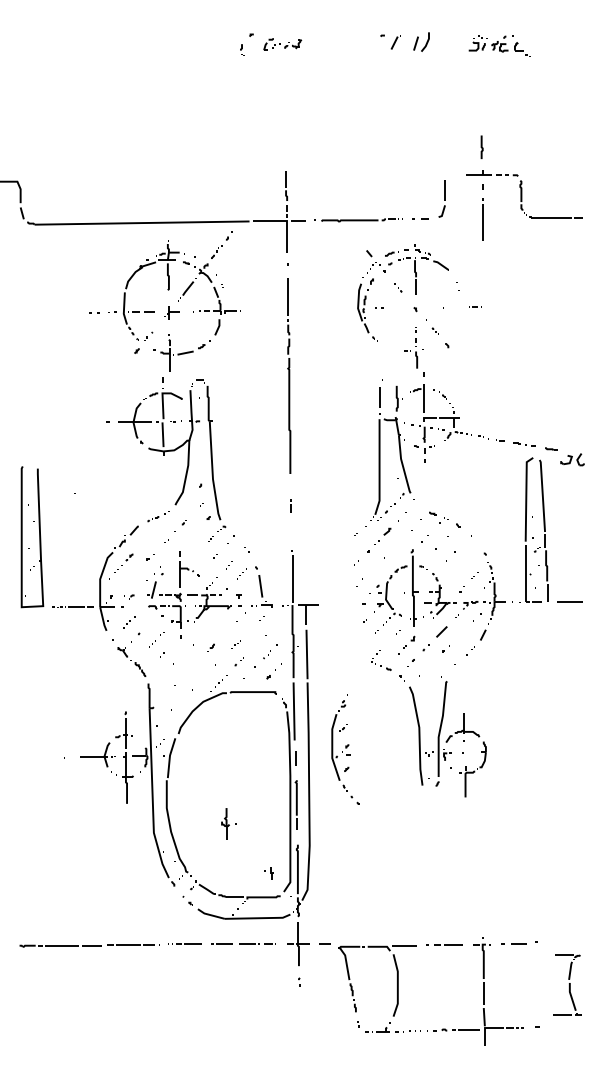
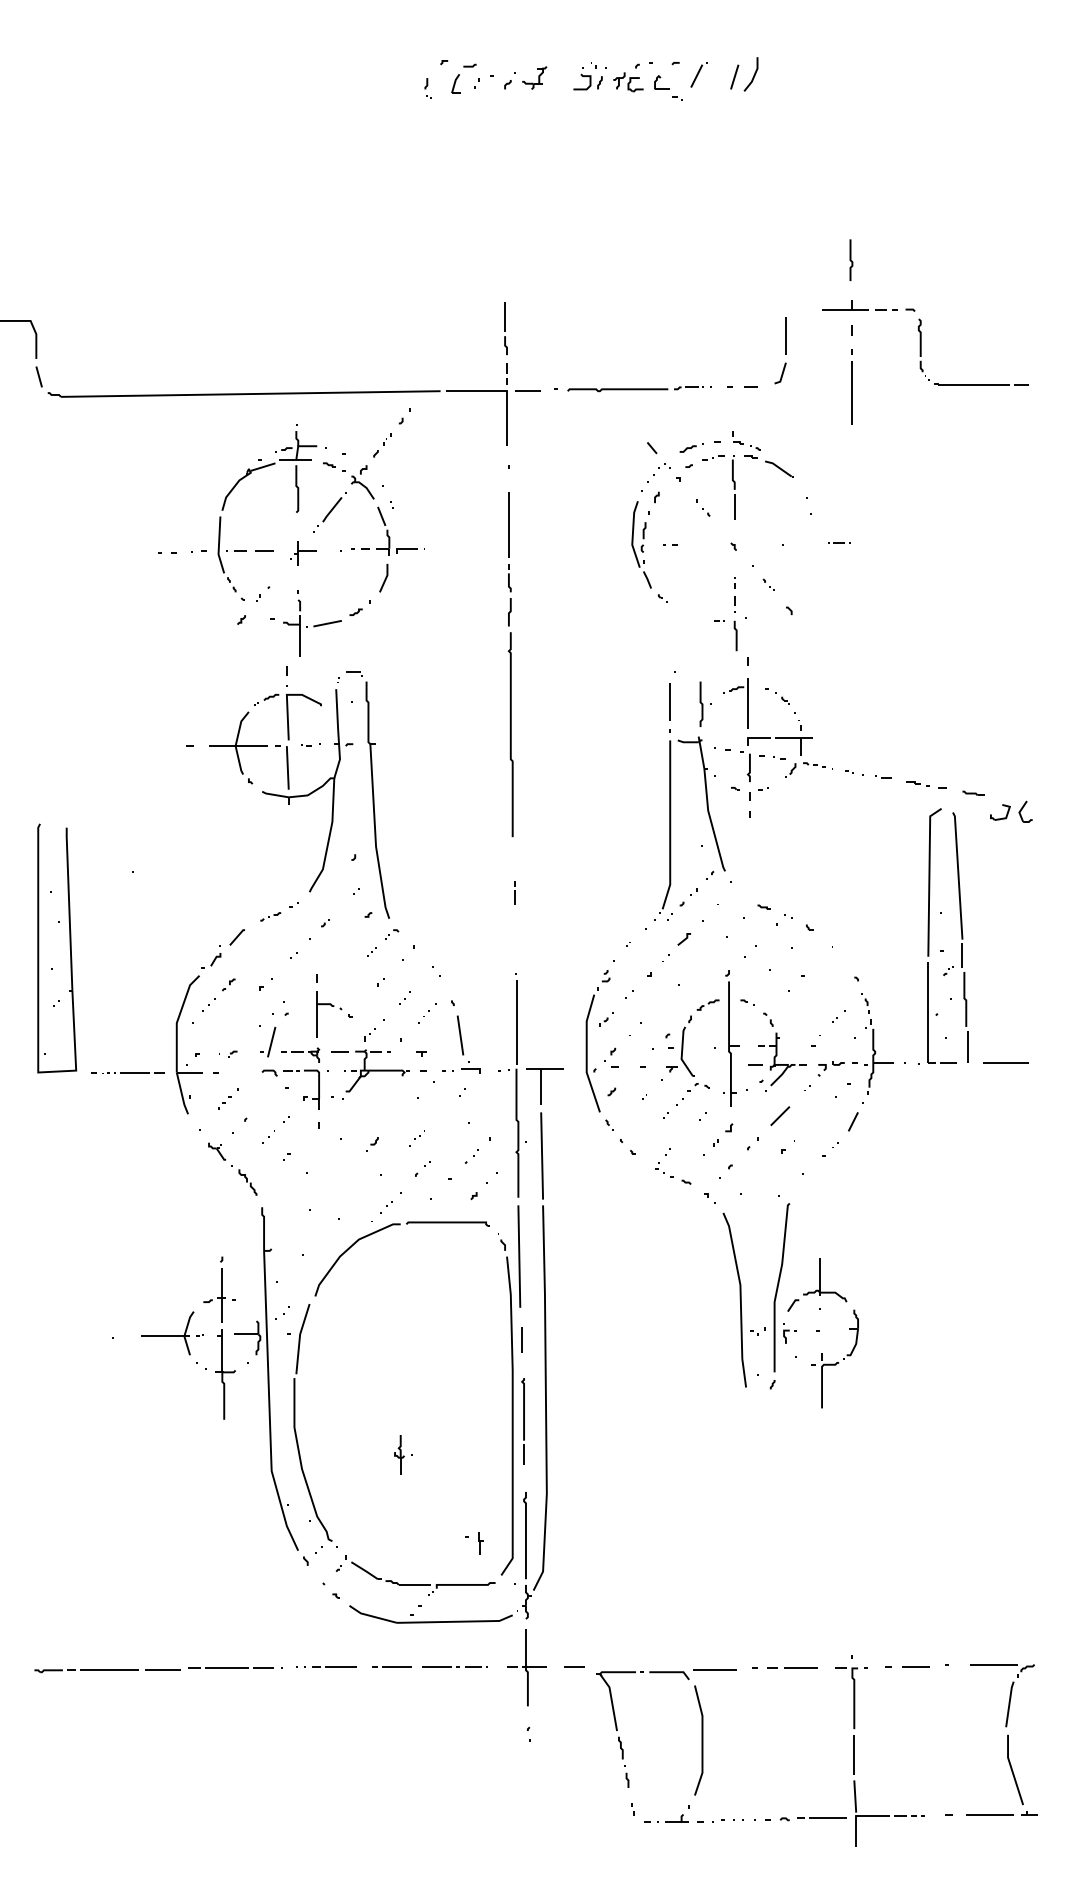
part: (282, 44) -> (498, 78), size x1.43
part: (499, 45) -> (627, 80), moved
part: (345, 749) -> (610, 1057), moved
part: (227, 823) -> (401, 1454), size x0.71
part: (567, 984) -> (1002, 1738), size x1.43

